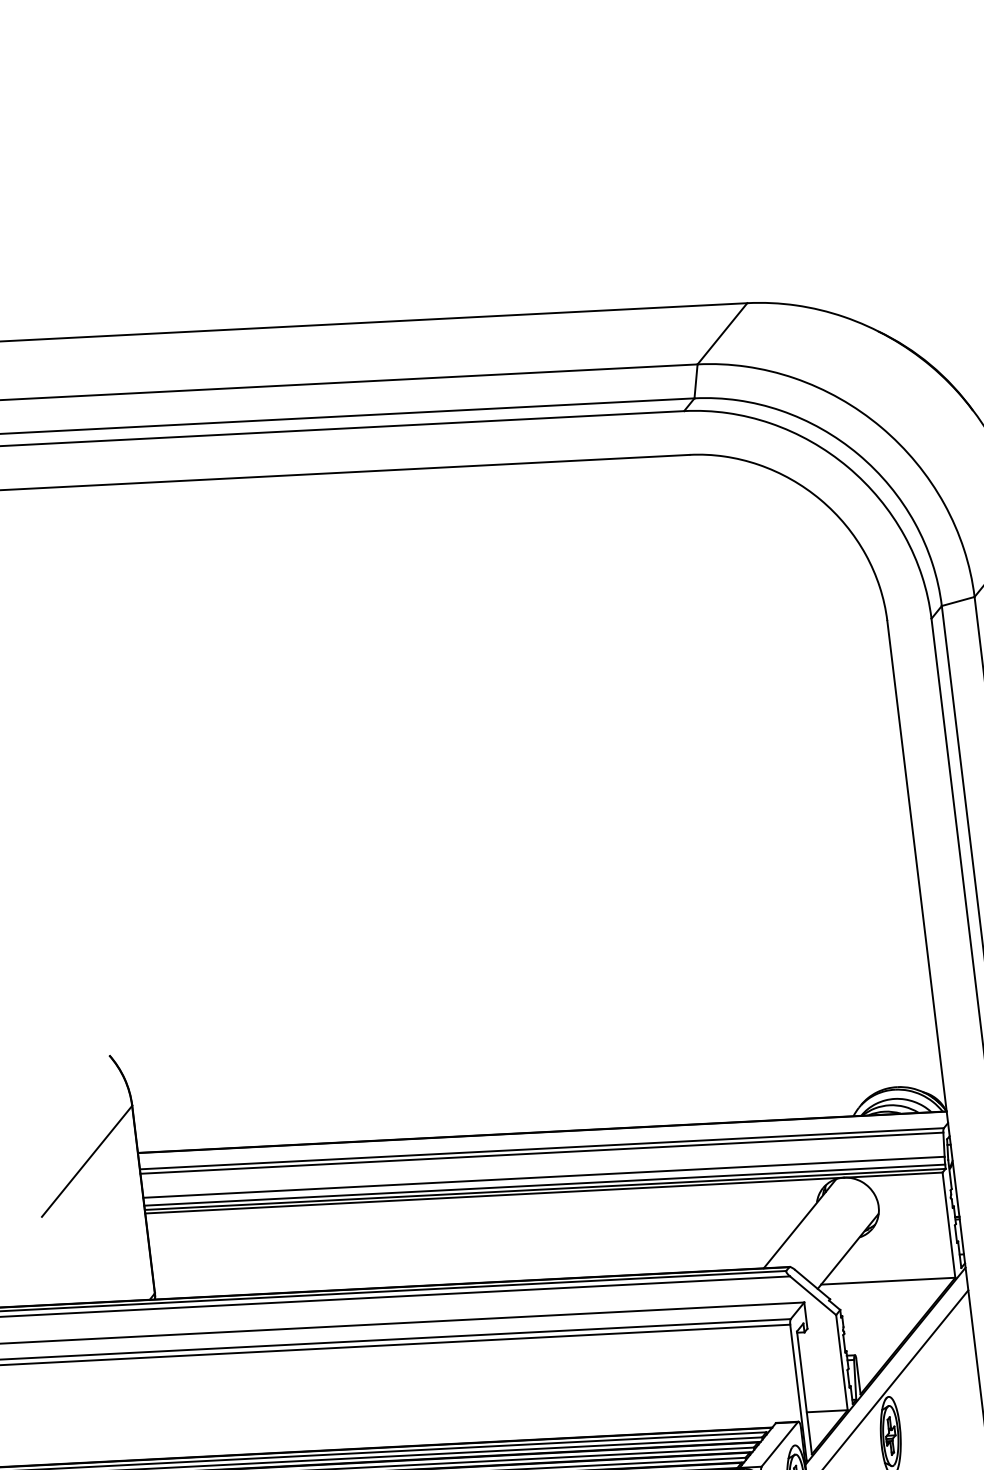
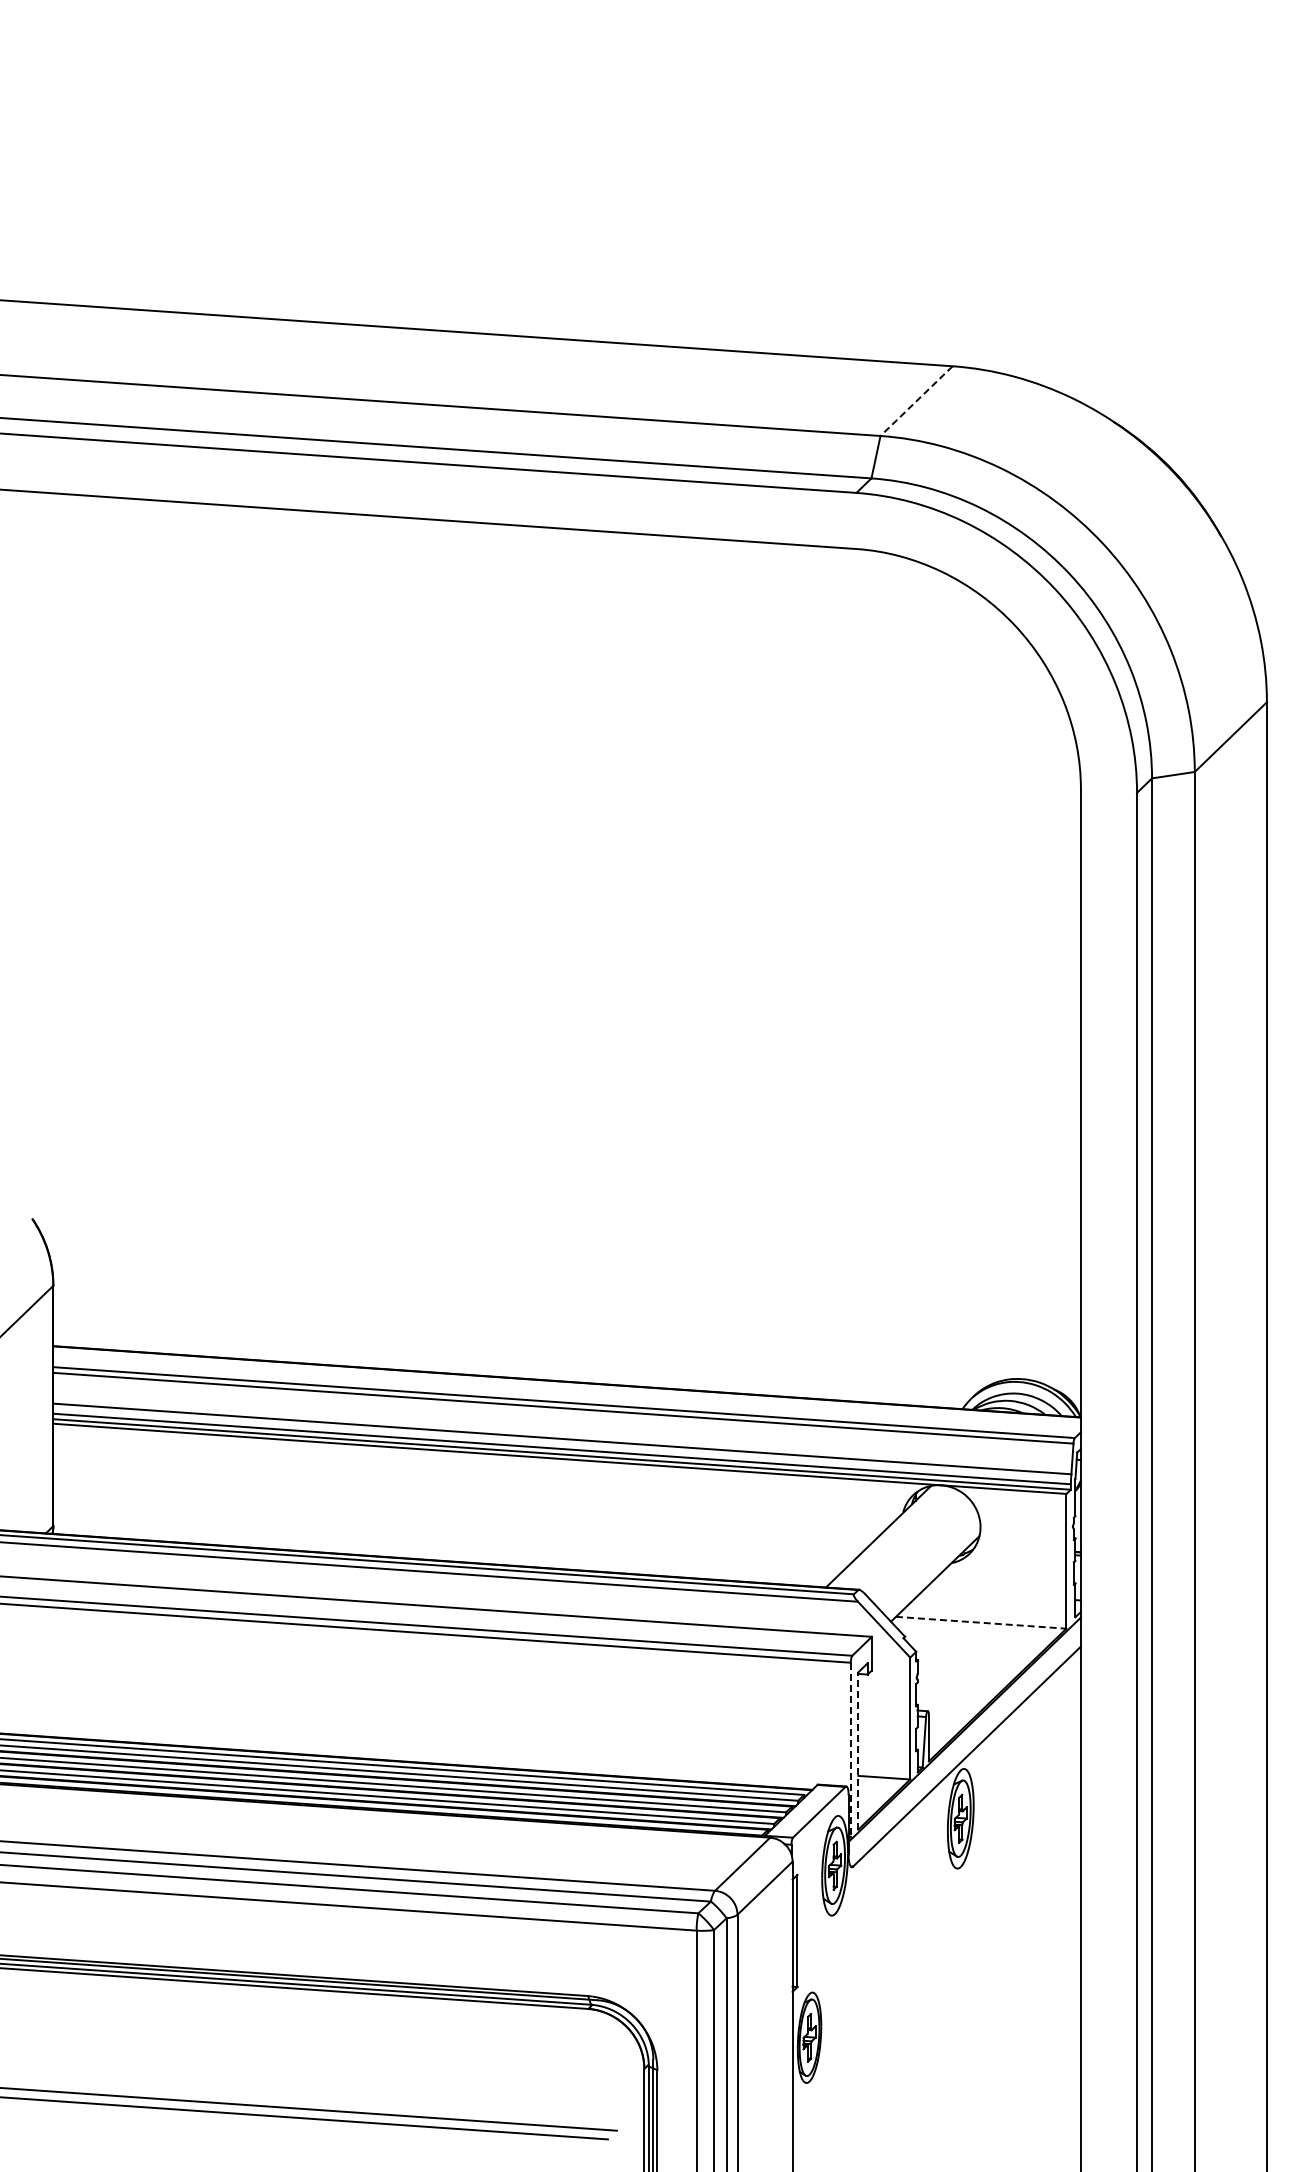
line: (722, 334) -> (916, 401), solid -> dashed
line: (888, 1280) -> (981, 1622), solid -> dashed
line: (798, 1393) -> (850, 1750), solid -> dashed
line: (804, 1393) -> (858, 1751), solid -> dashed

